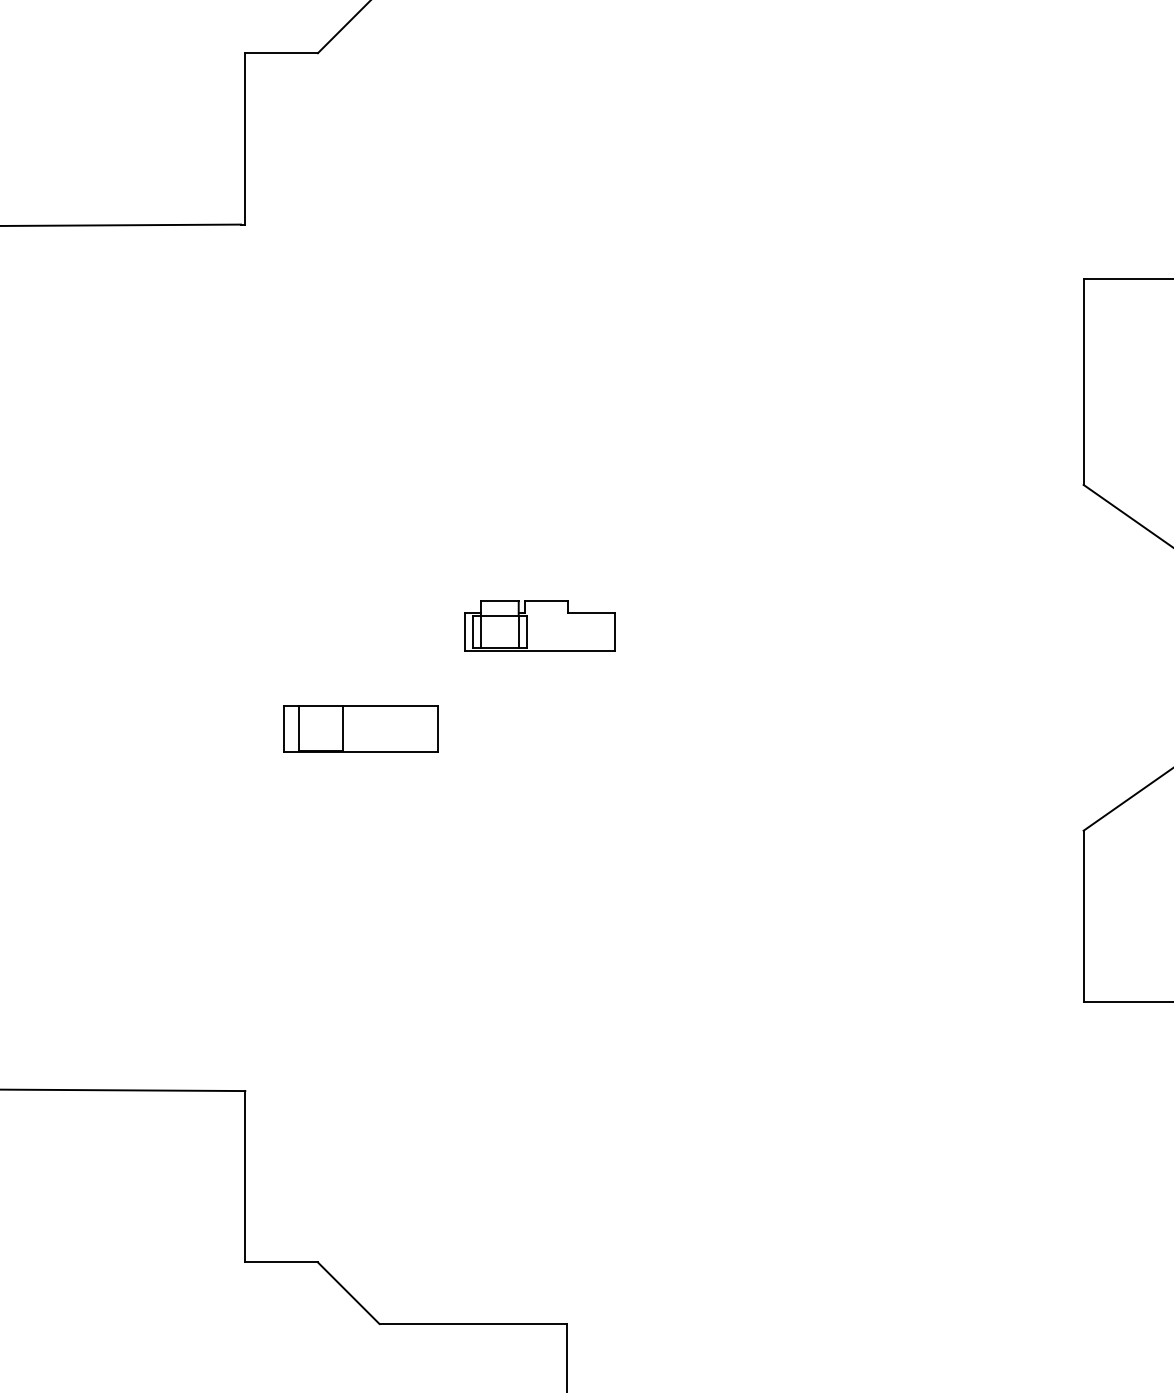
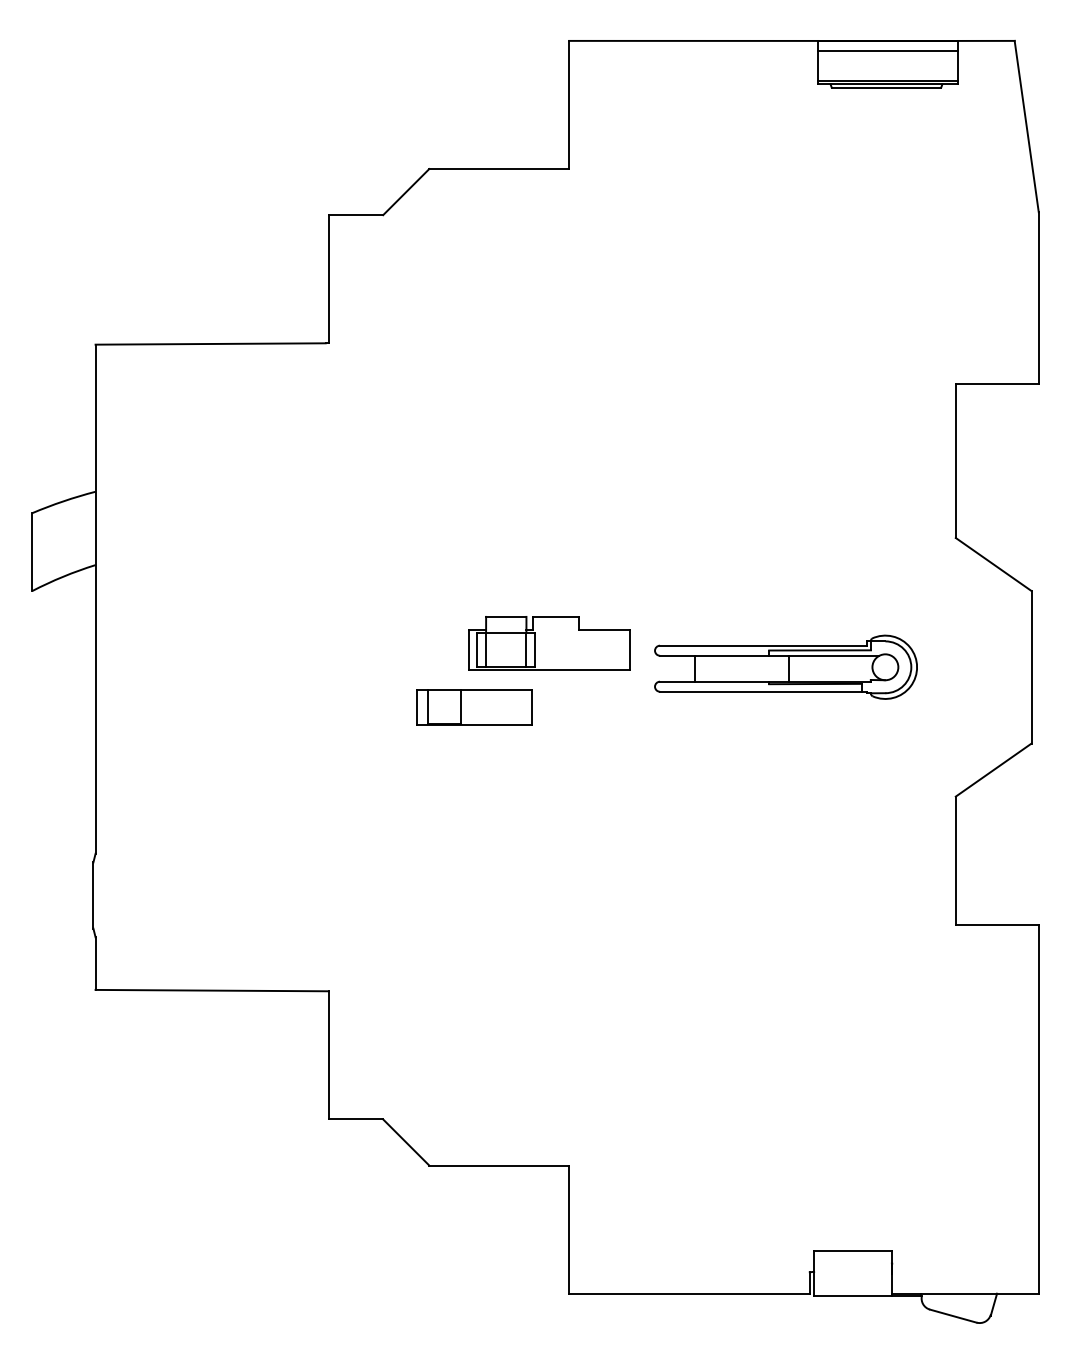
part: (540, 625) -> (549, 643), size x1.43
part: (855, 656) -> (785, 666), added
part: (361, 728) -> (474, 707), moved

